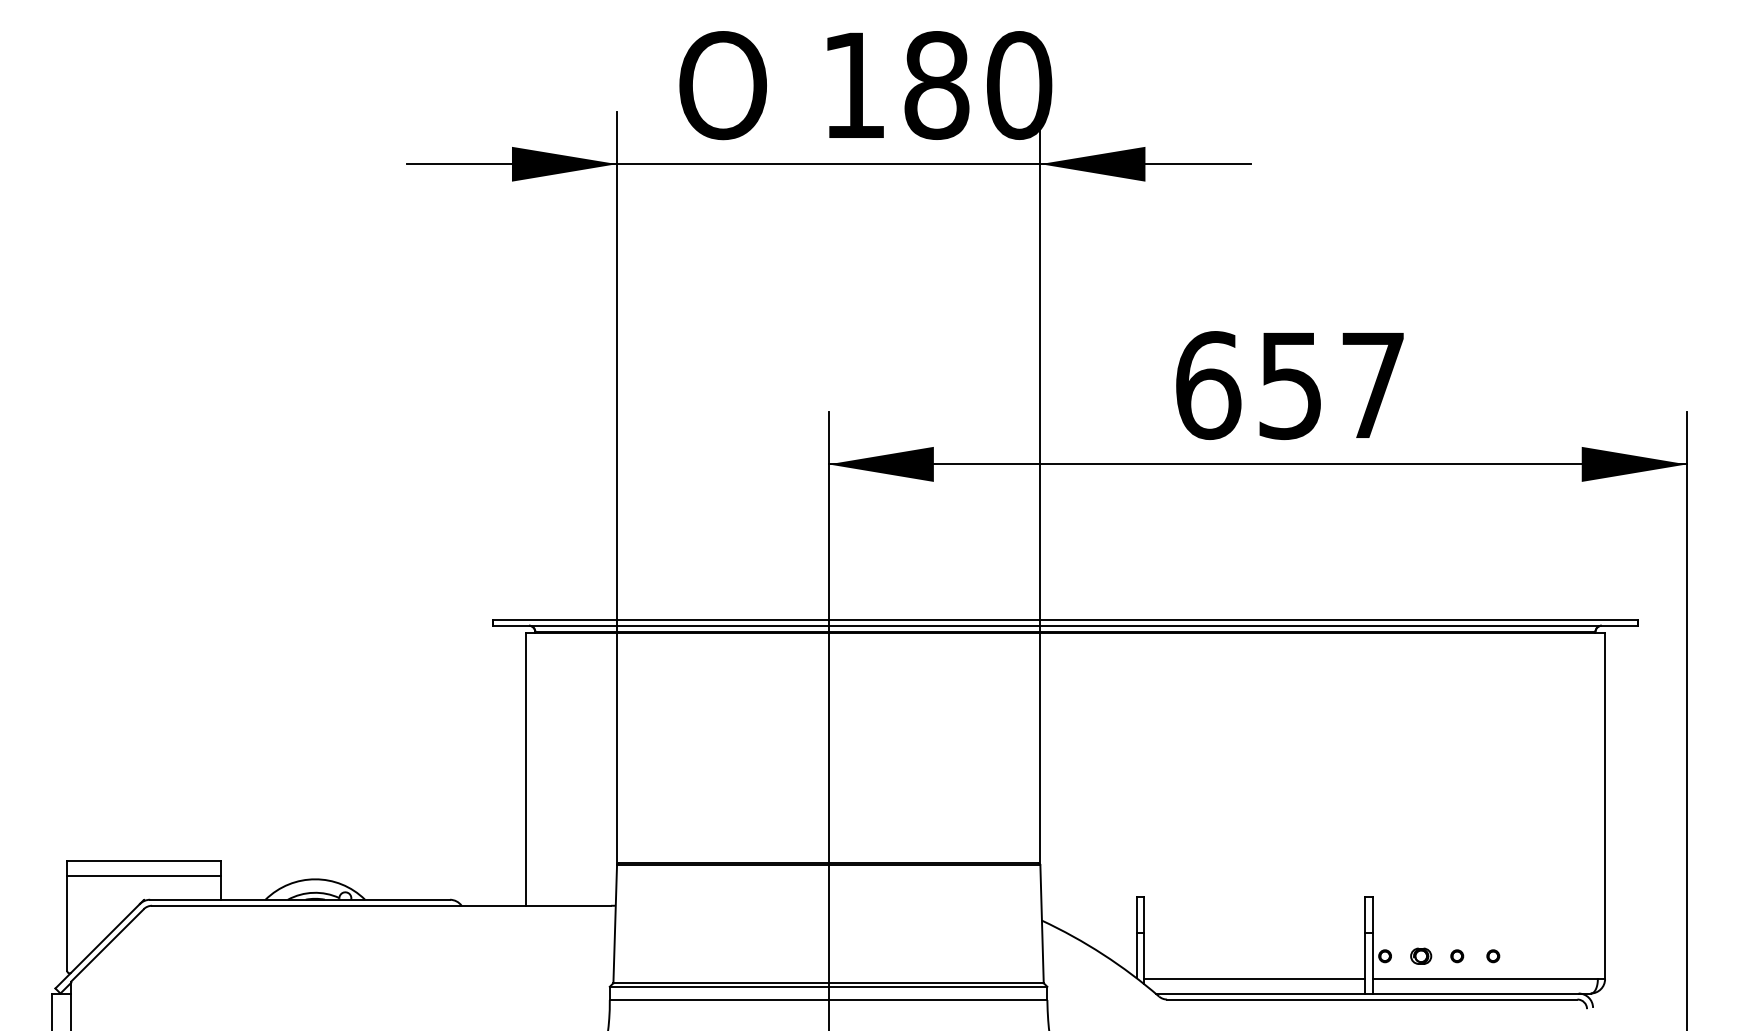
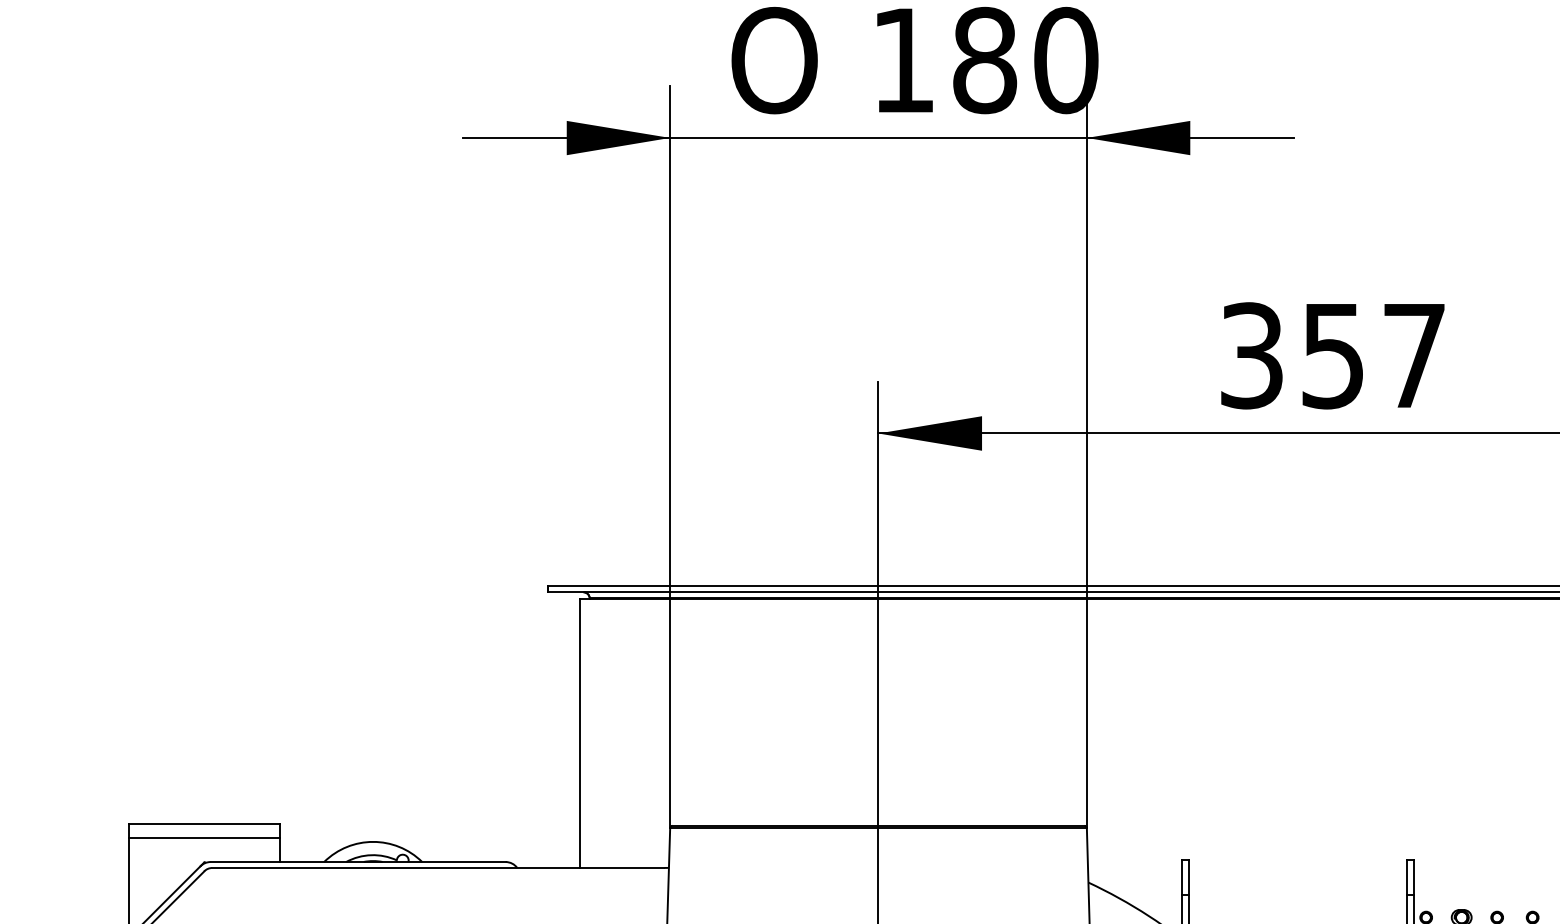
text: (1208, 385) -> (1252, 355), 657 -> 357

